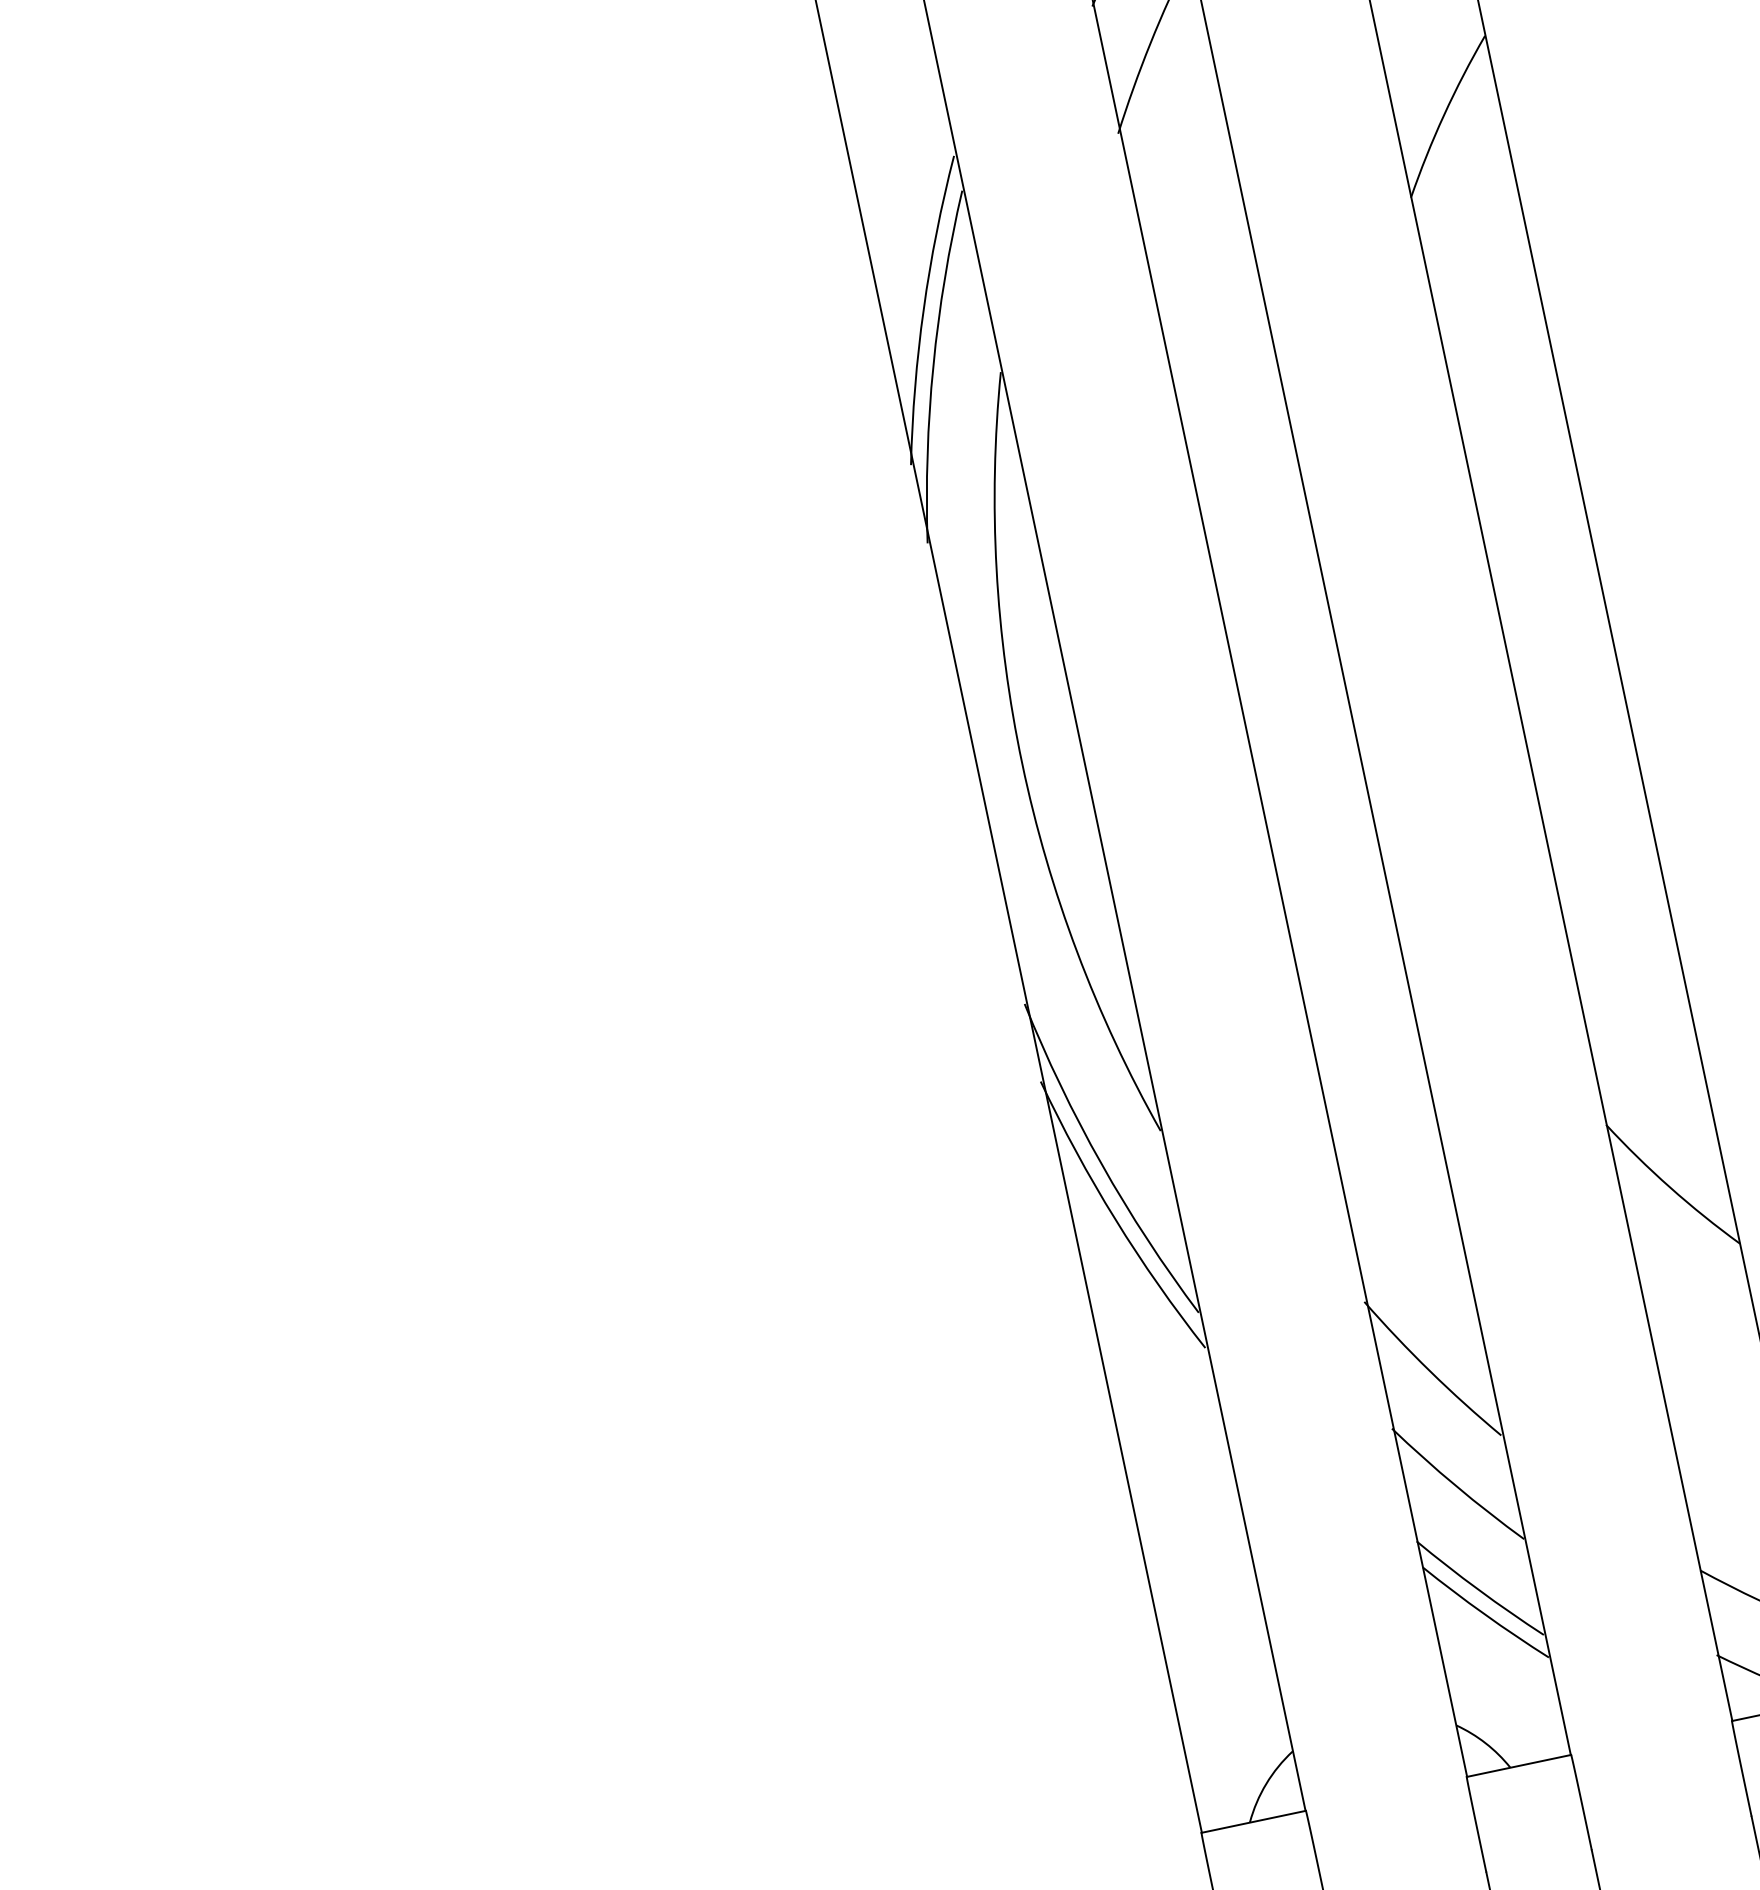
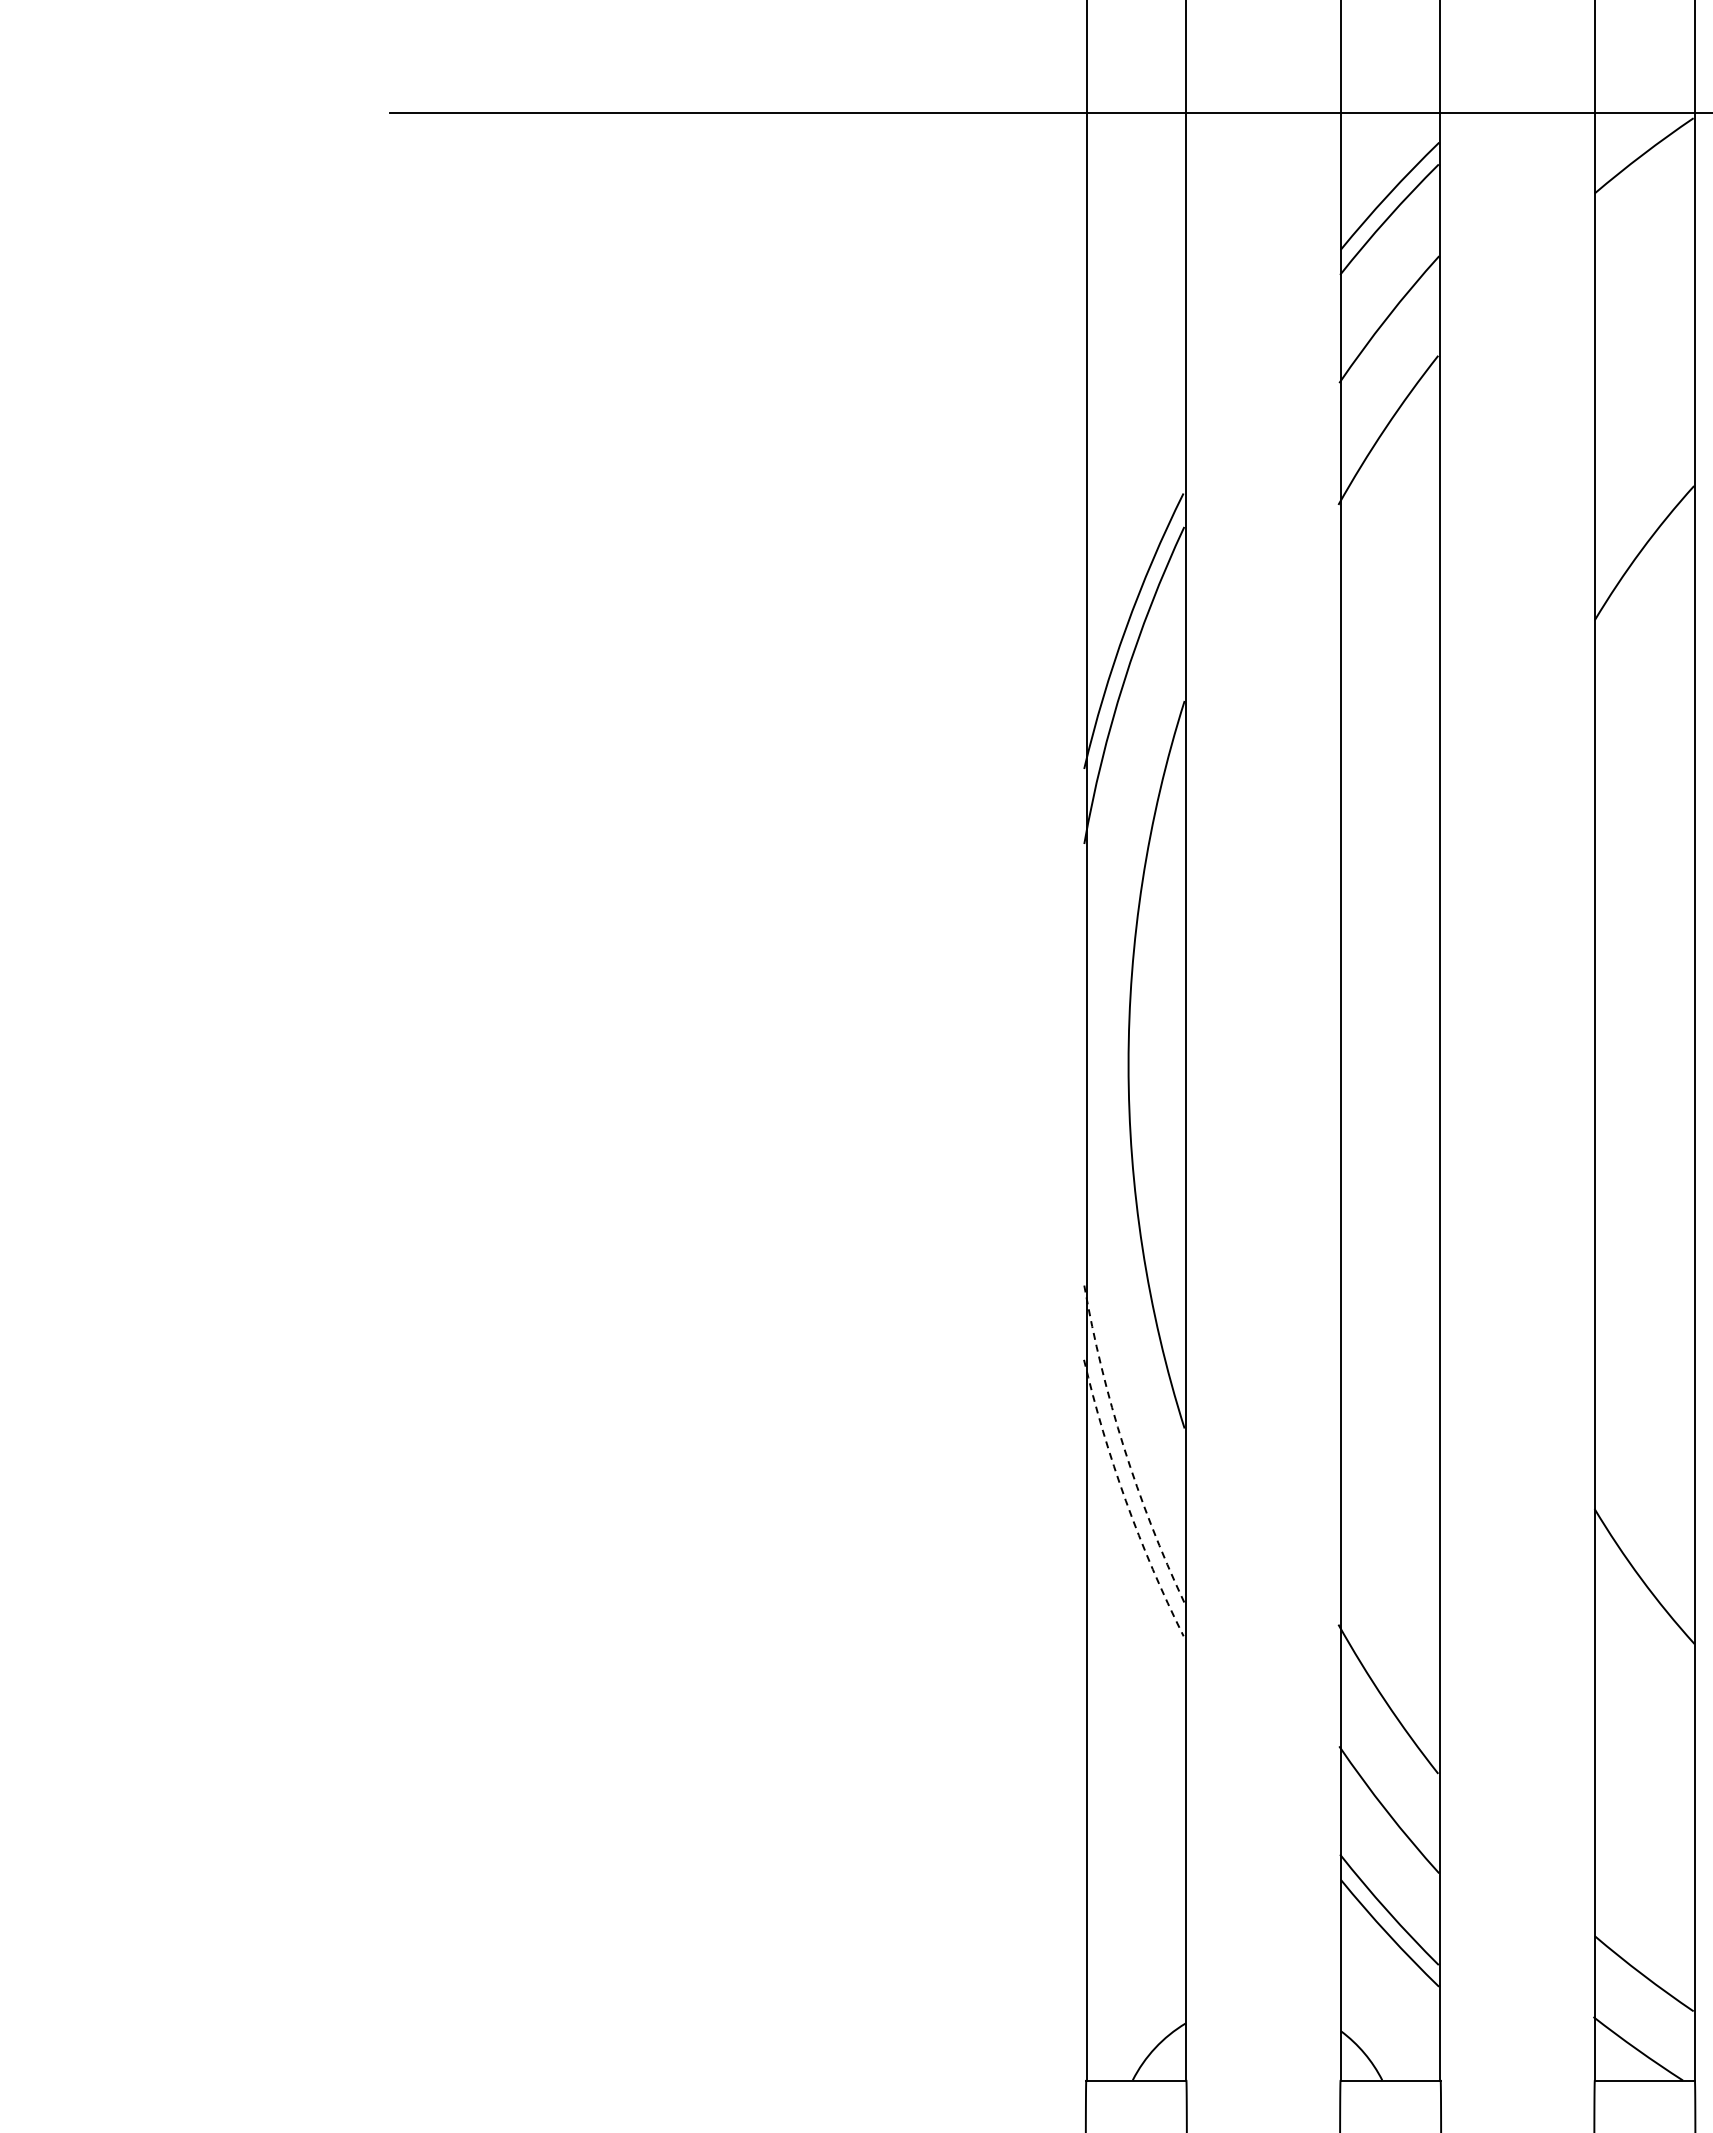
arc: (1101, 1164) -> (1123, 1447), solid -> dashed
arc: (1114, 1219) -> (1125, 1500), solid -> dashed

